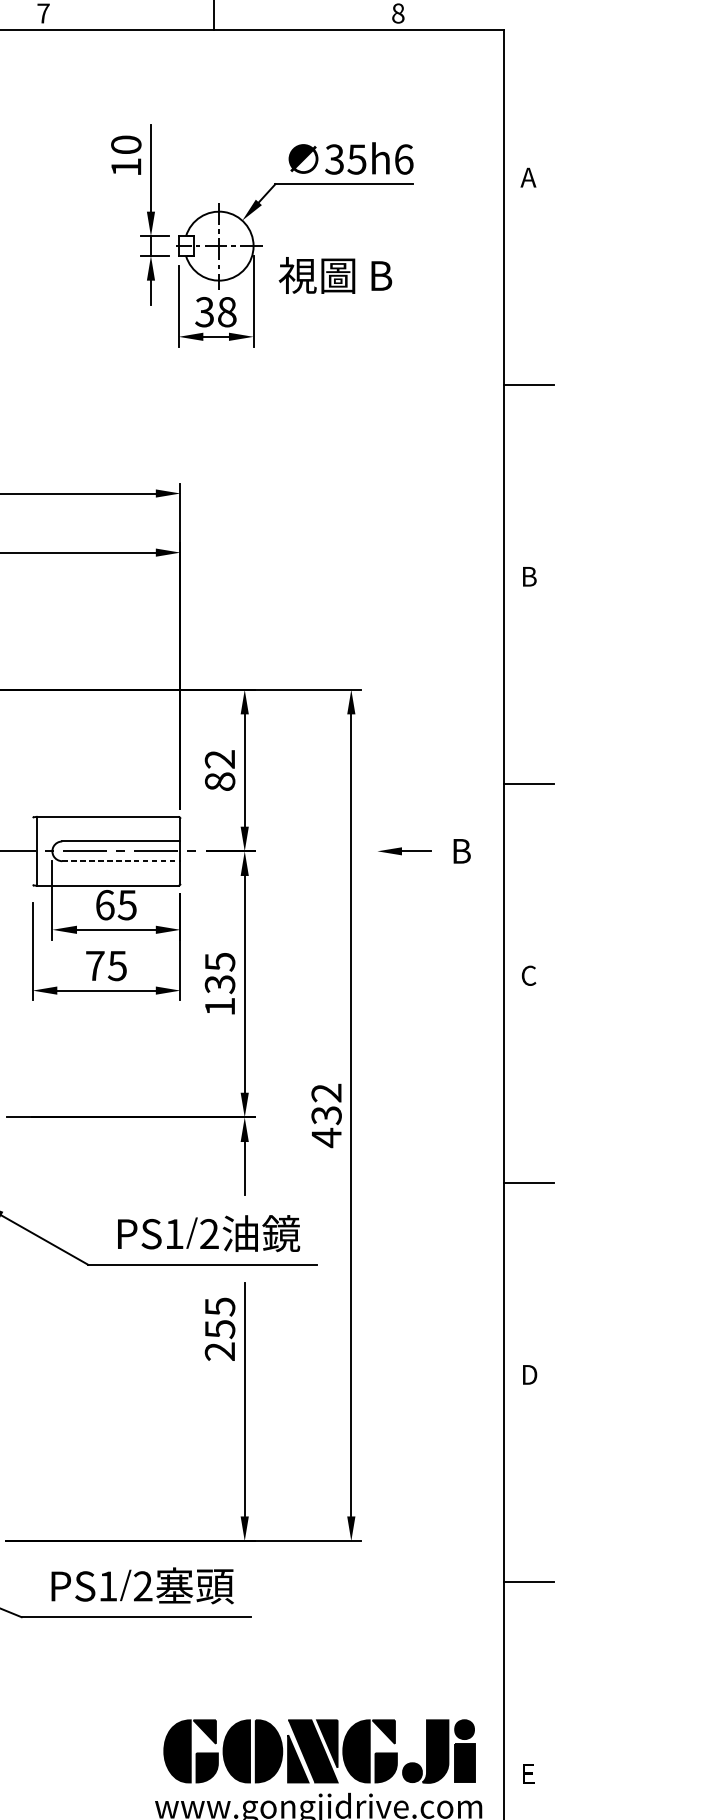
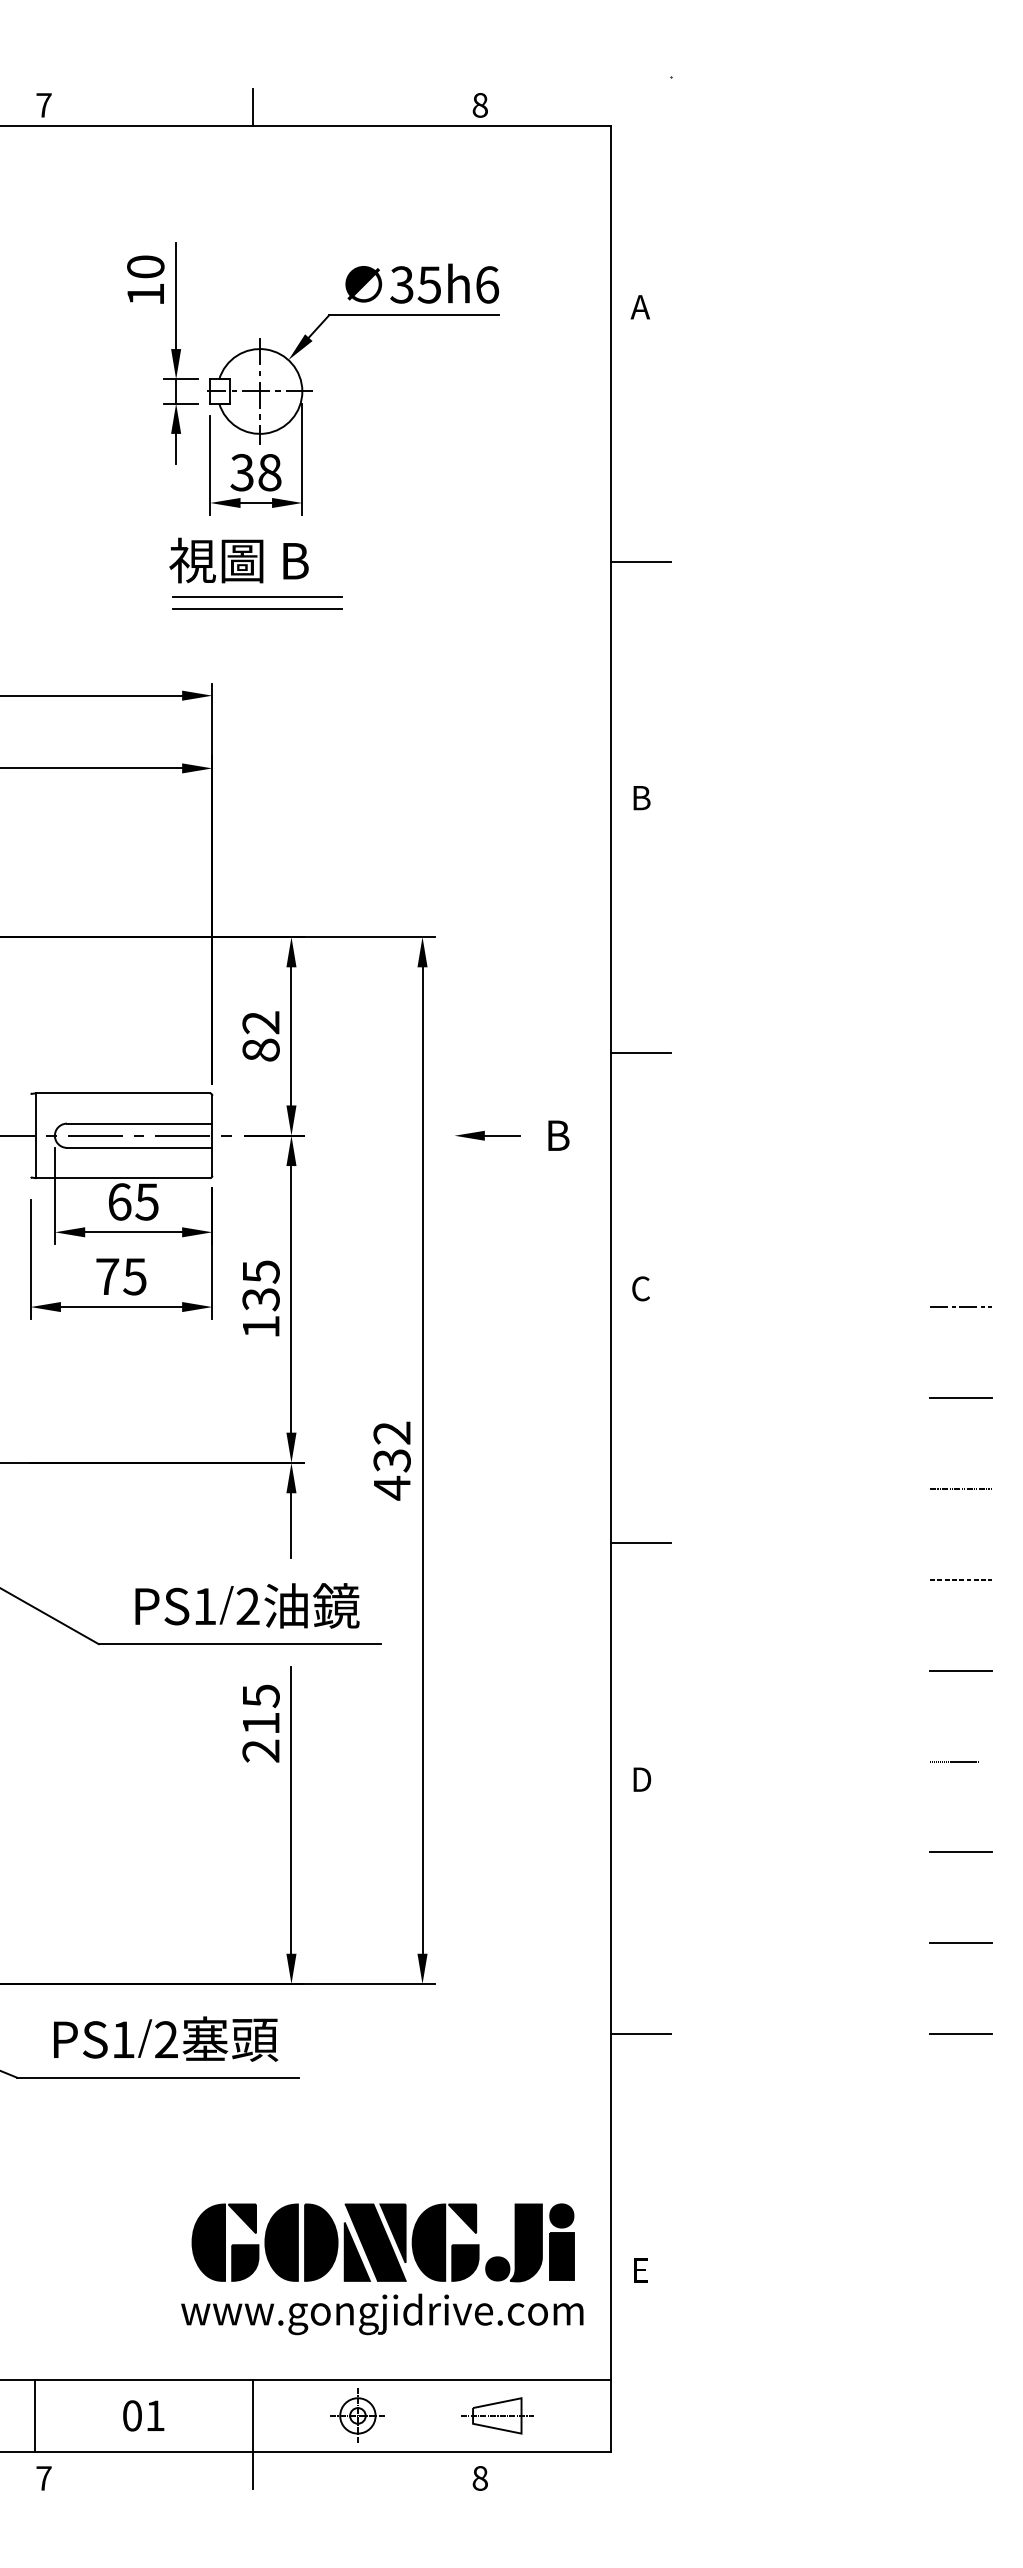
text: (335, 275) -> (238, 560), moved
line: (217, 413) -> (257, 597), added
line: (217, 423) -> (257, 609), added
line: (121, 860) -> (139, 1147), dashed -> solid
text: (220, 1329) -> (261, 1723), 255 -> 215

